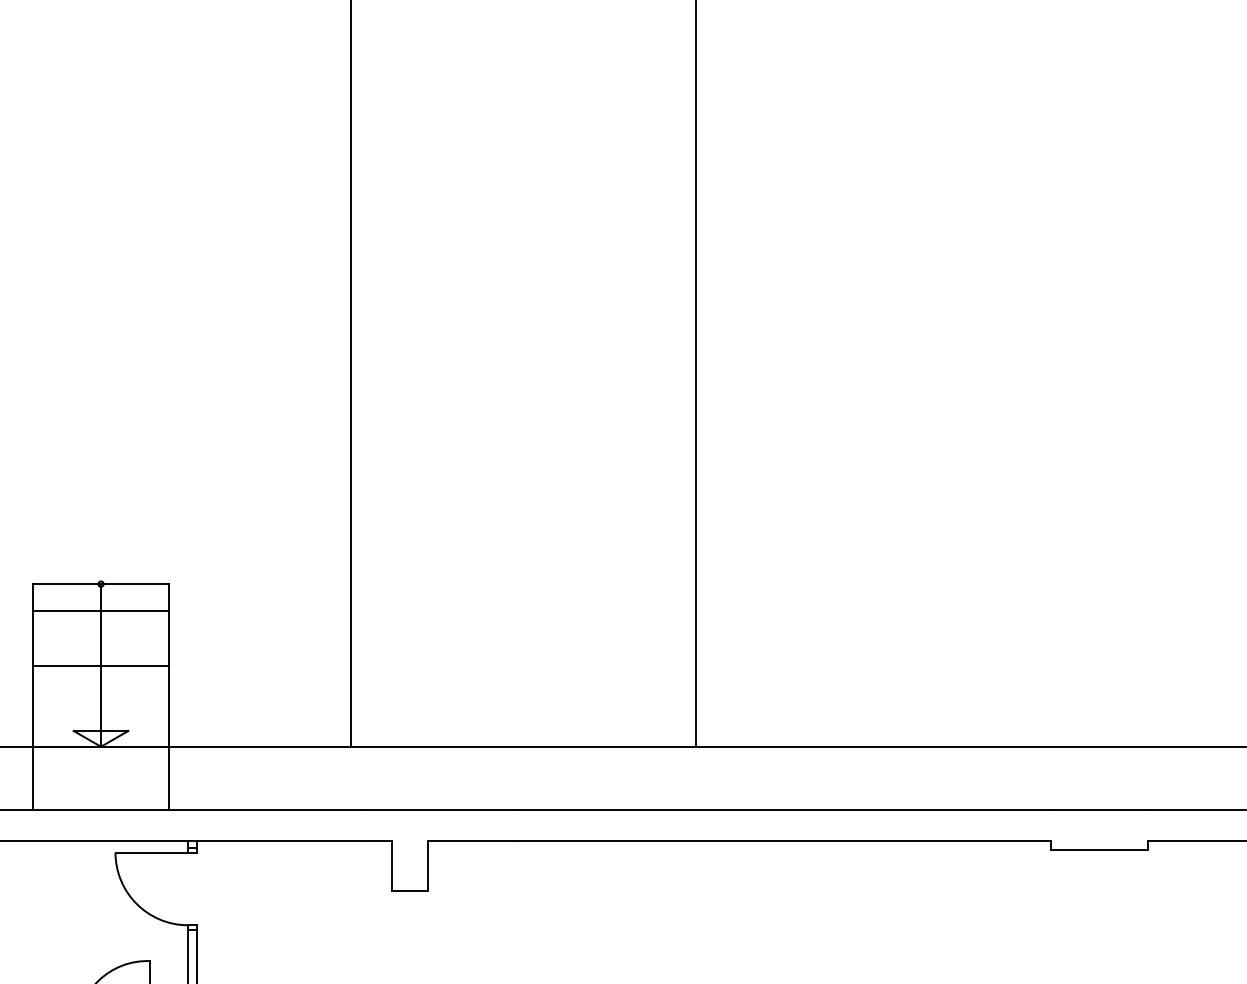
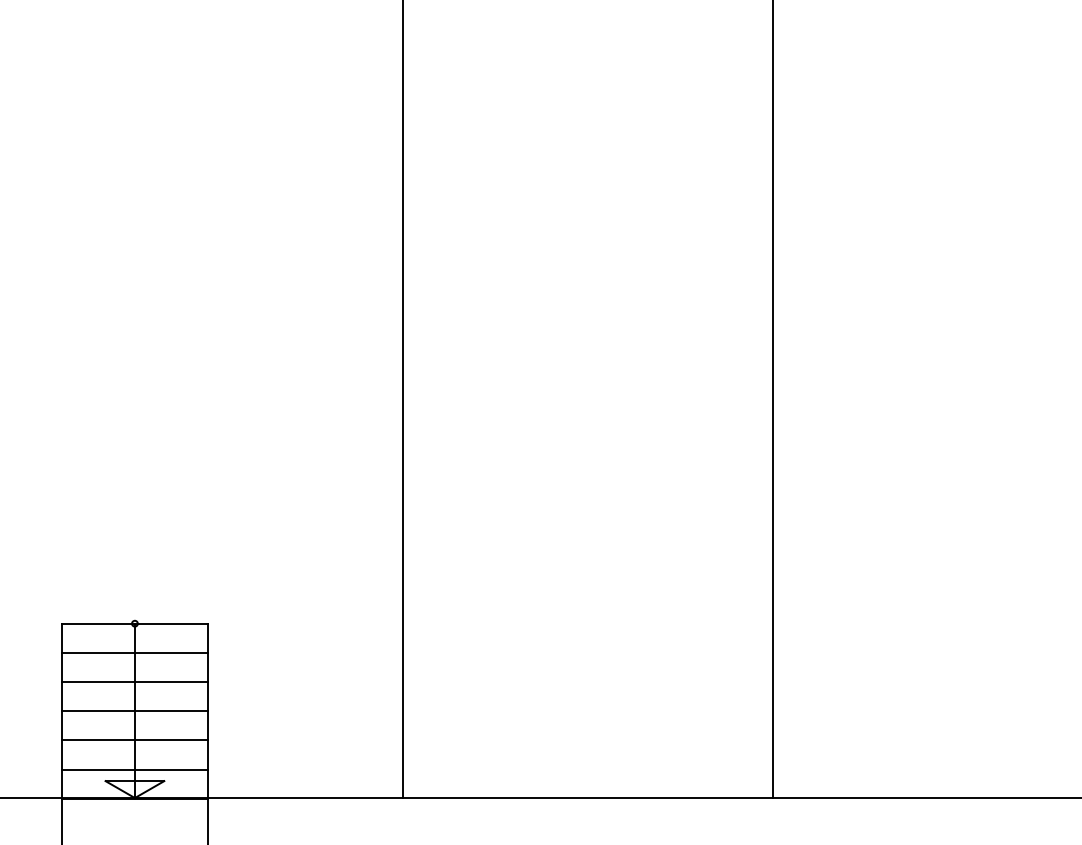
line: (100, 638) -> (134, 681), added
line: (100, 693) -> (134, 740), added
line: (100, 720) -> (134, 769), added

